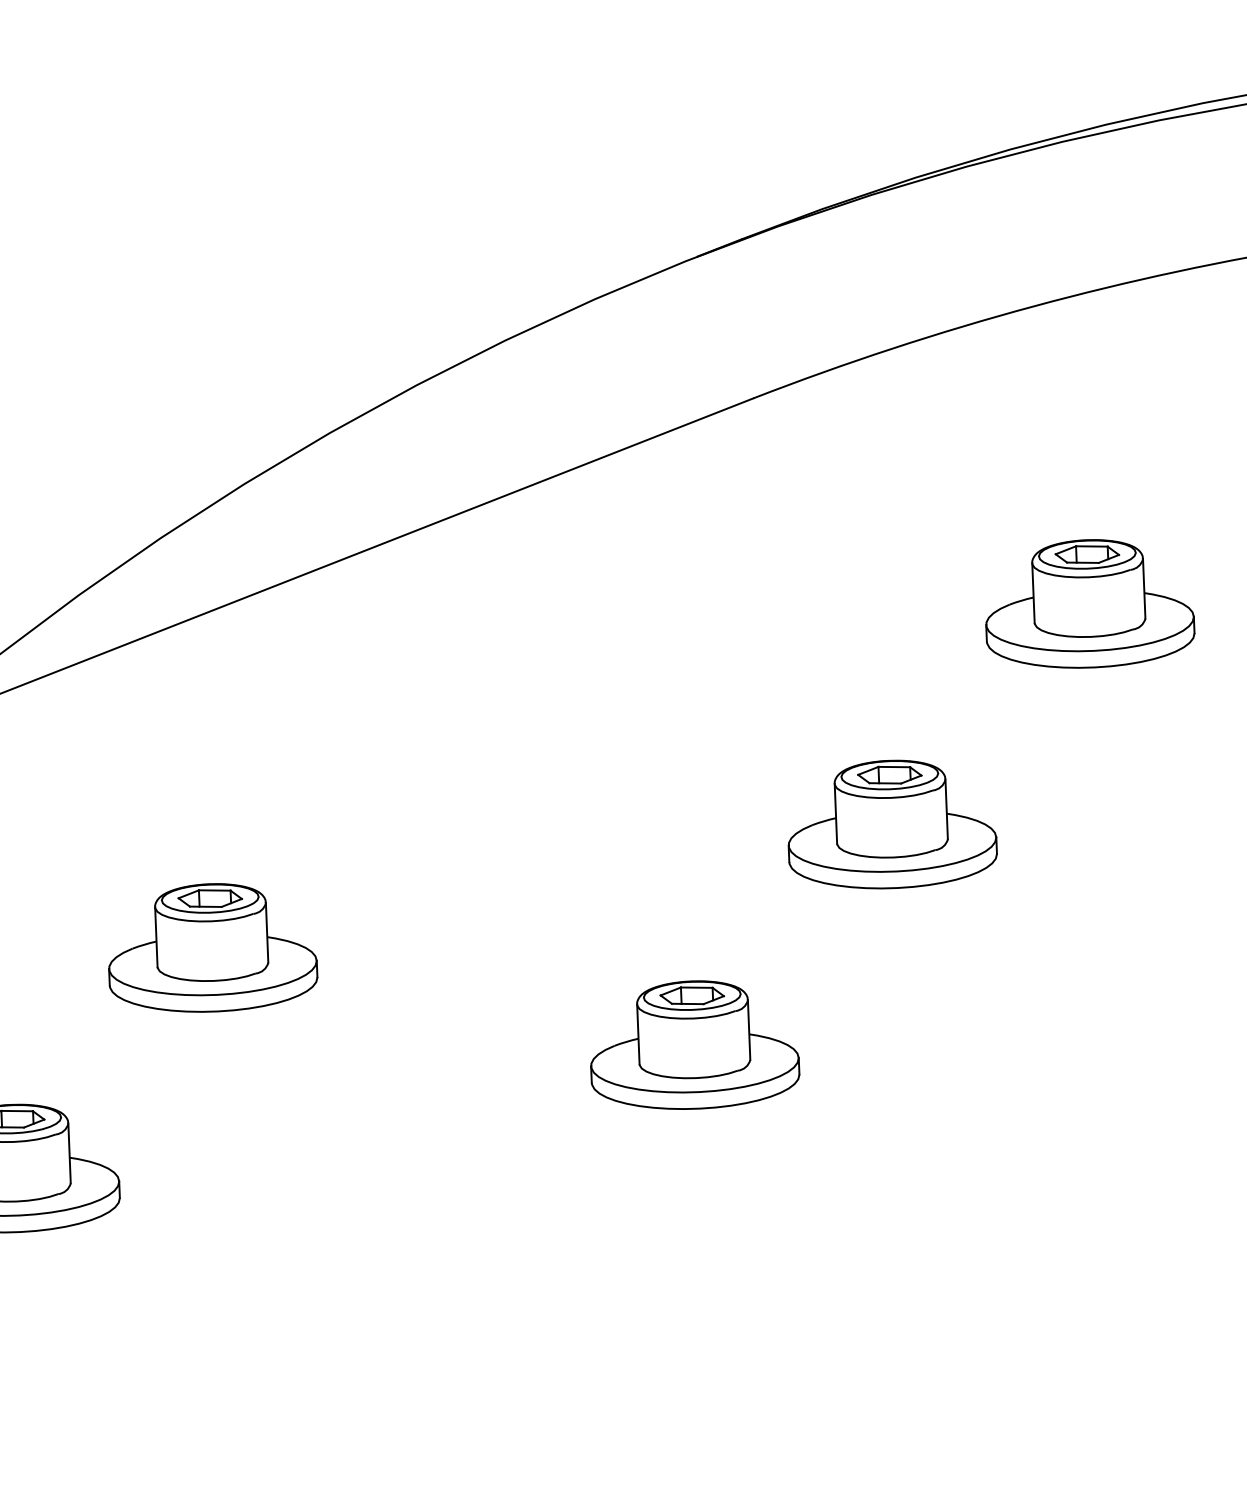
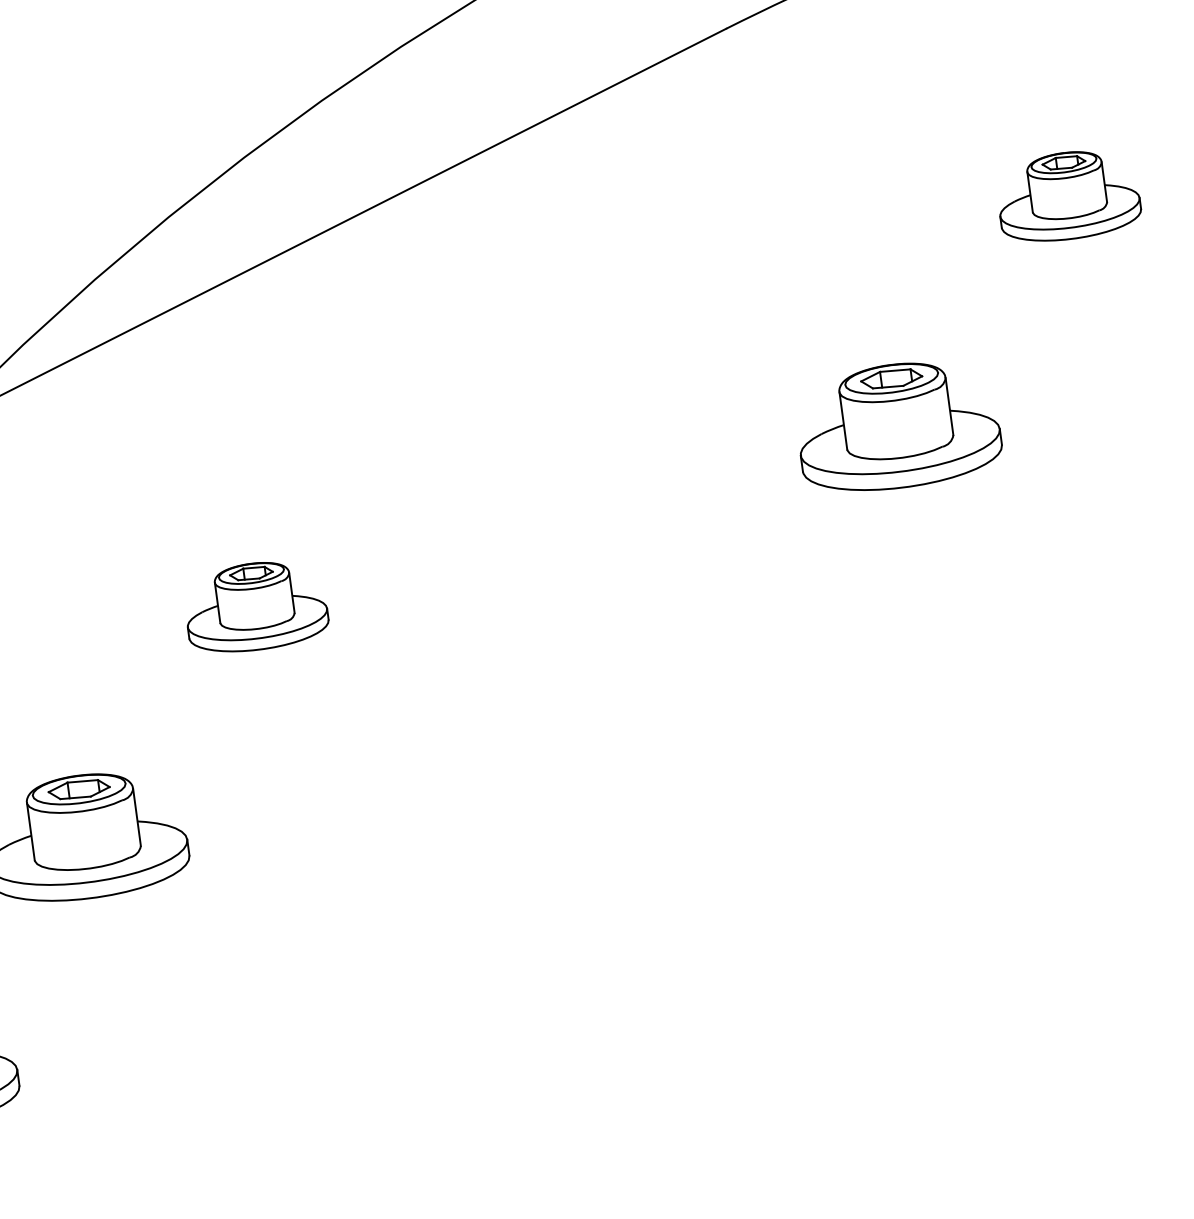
part: (1090, 603) -> (1069, 195), size x0.7
part: (213, 947) -> (256, 606), size x0.7
part: (695, 1044) -> (729, 655), removed

